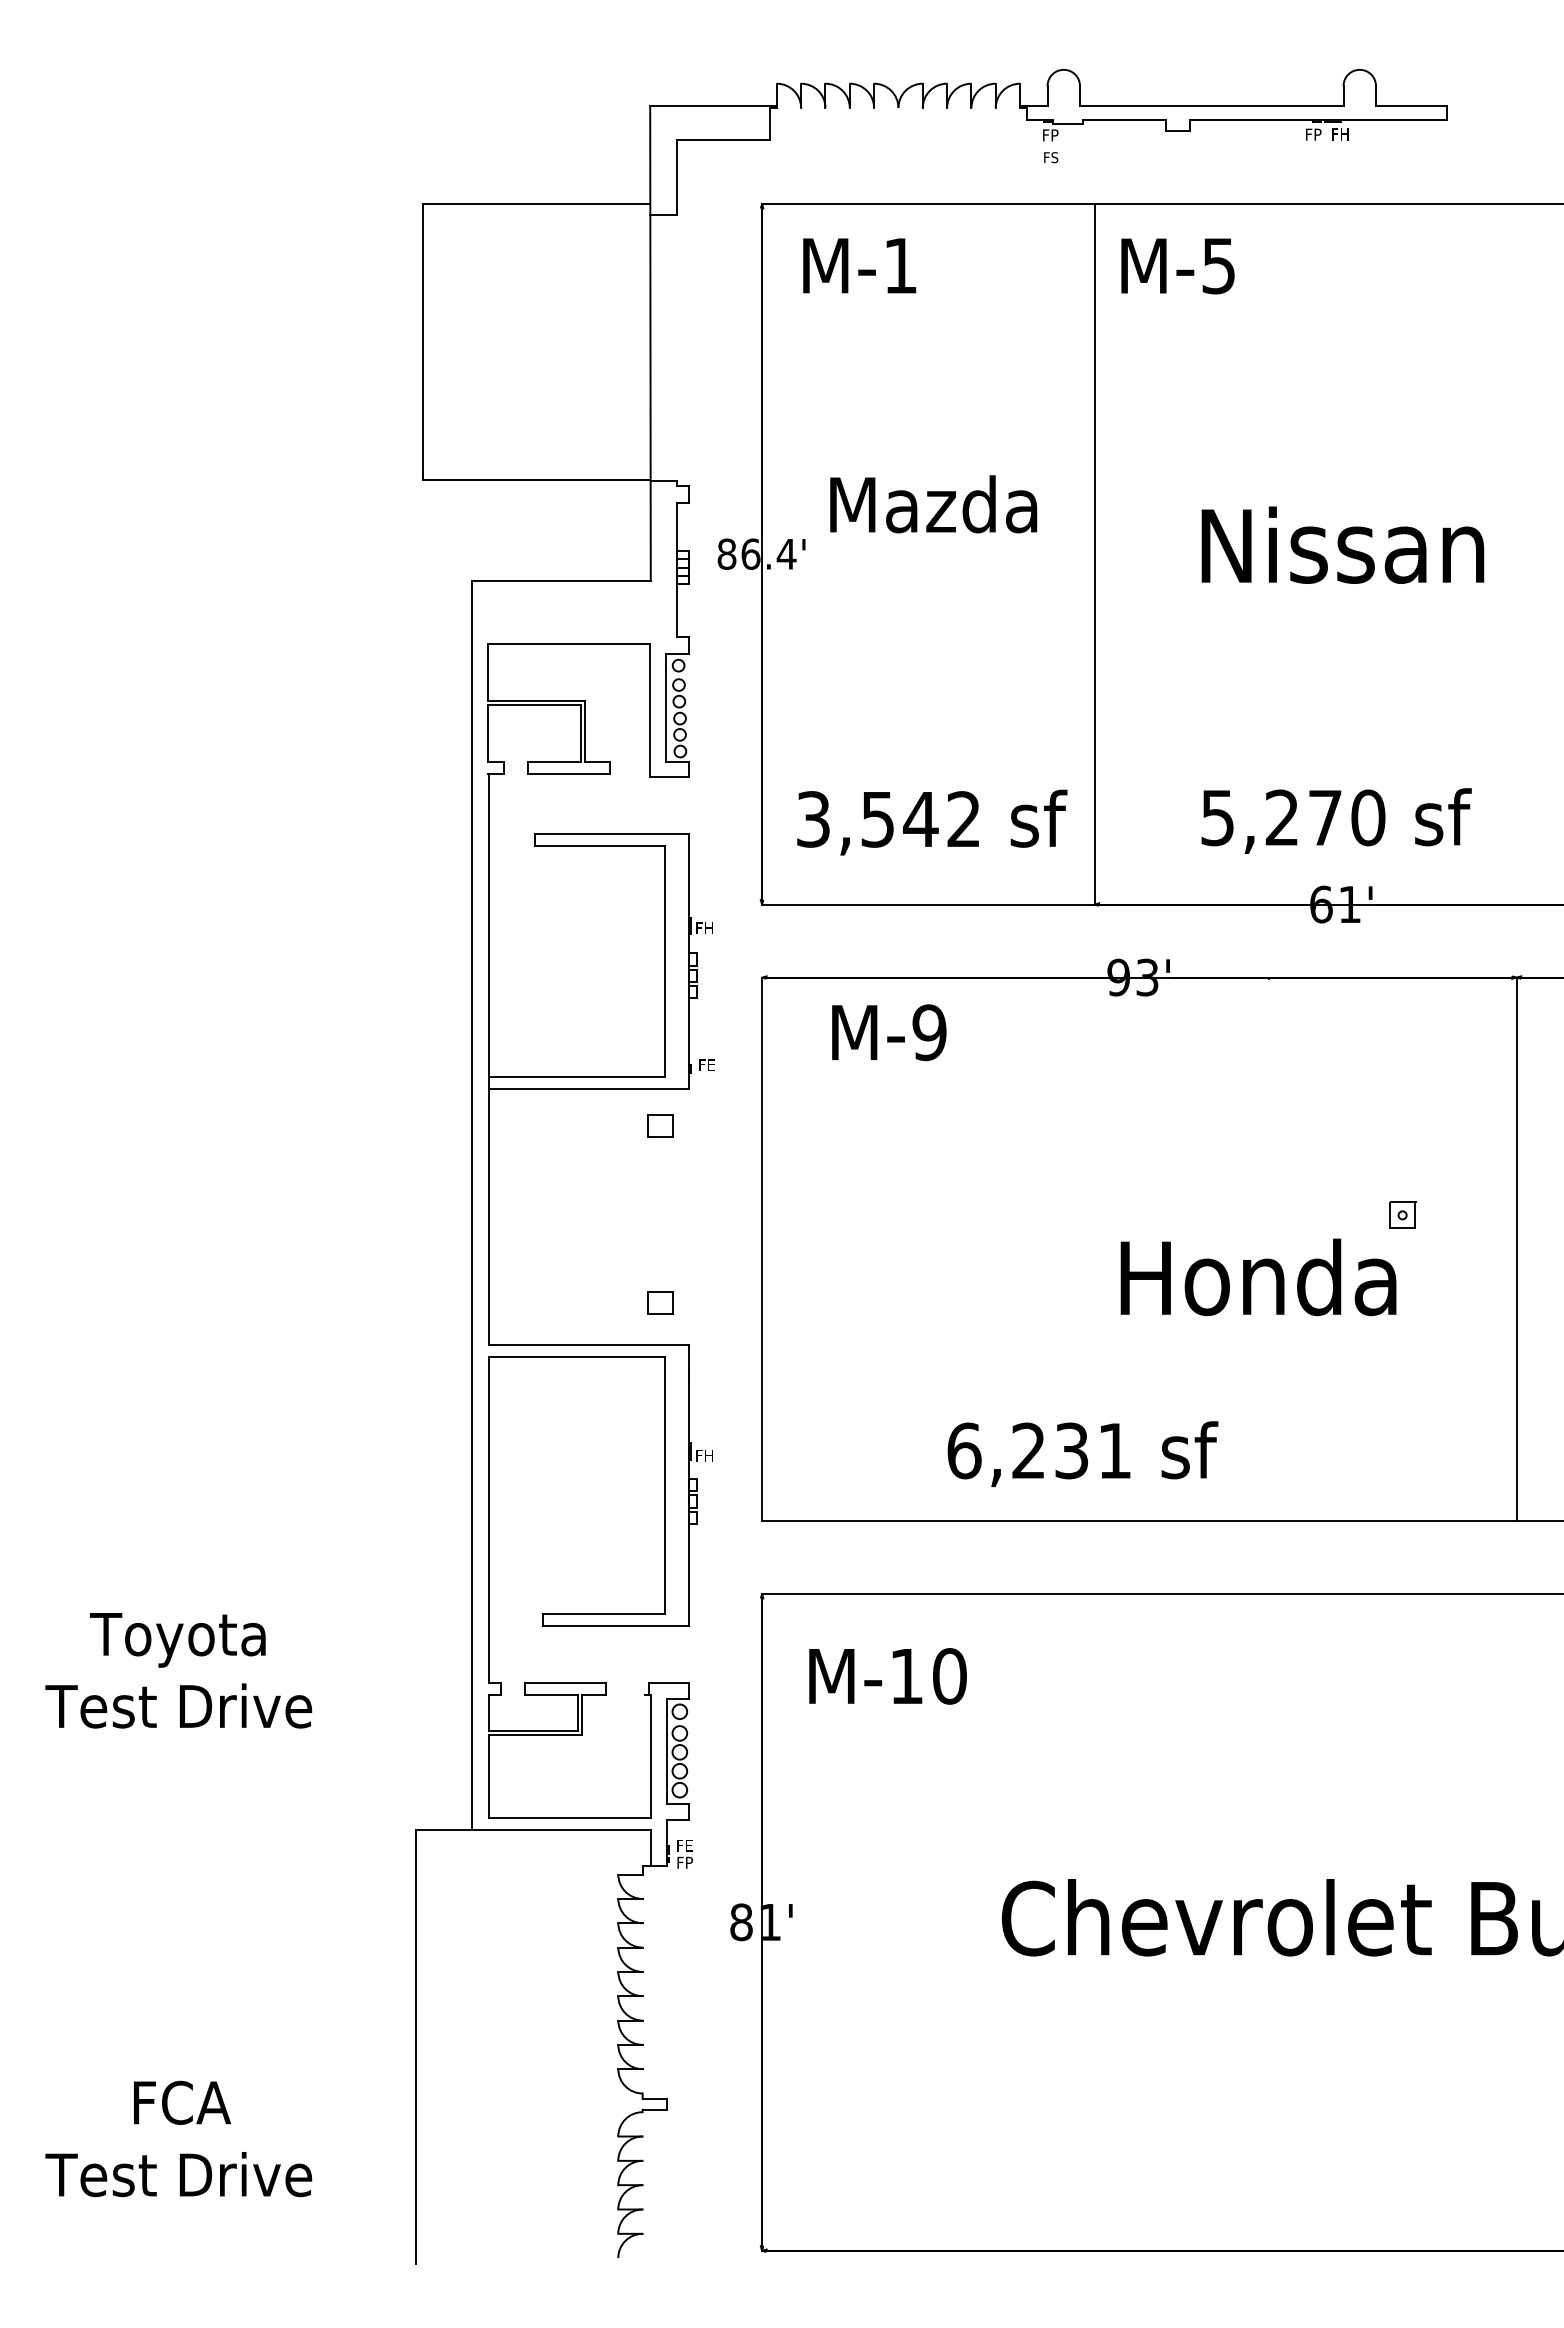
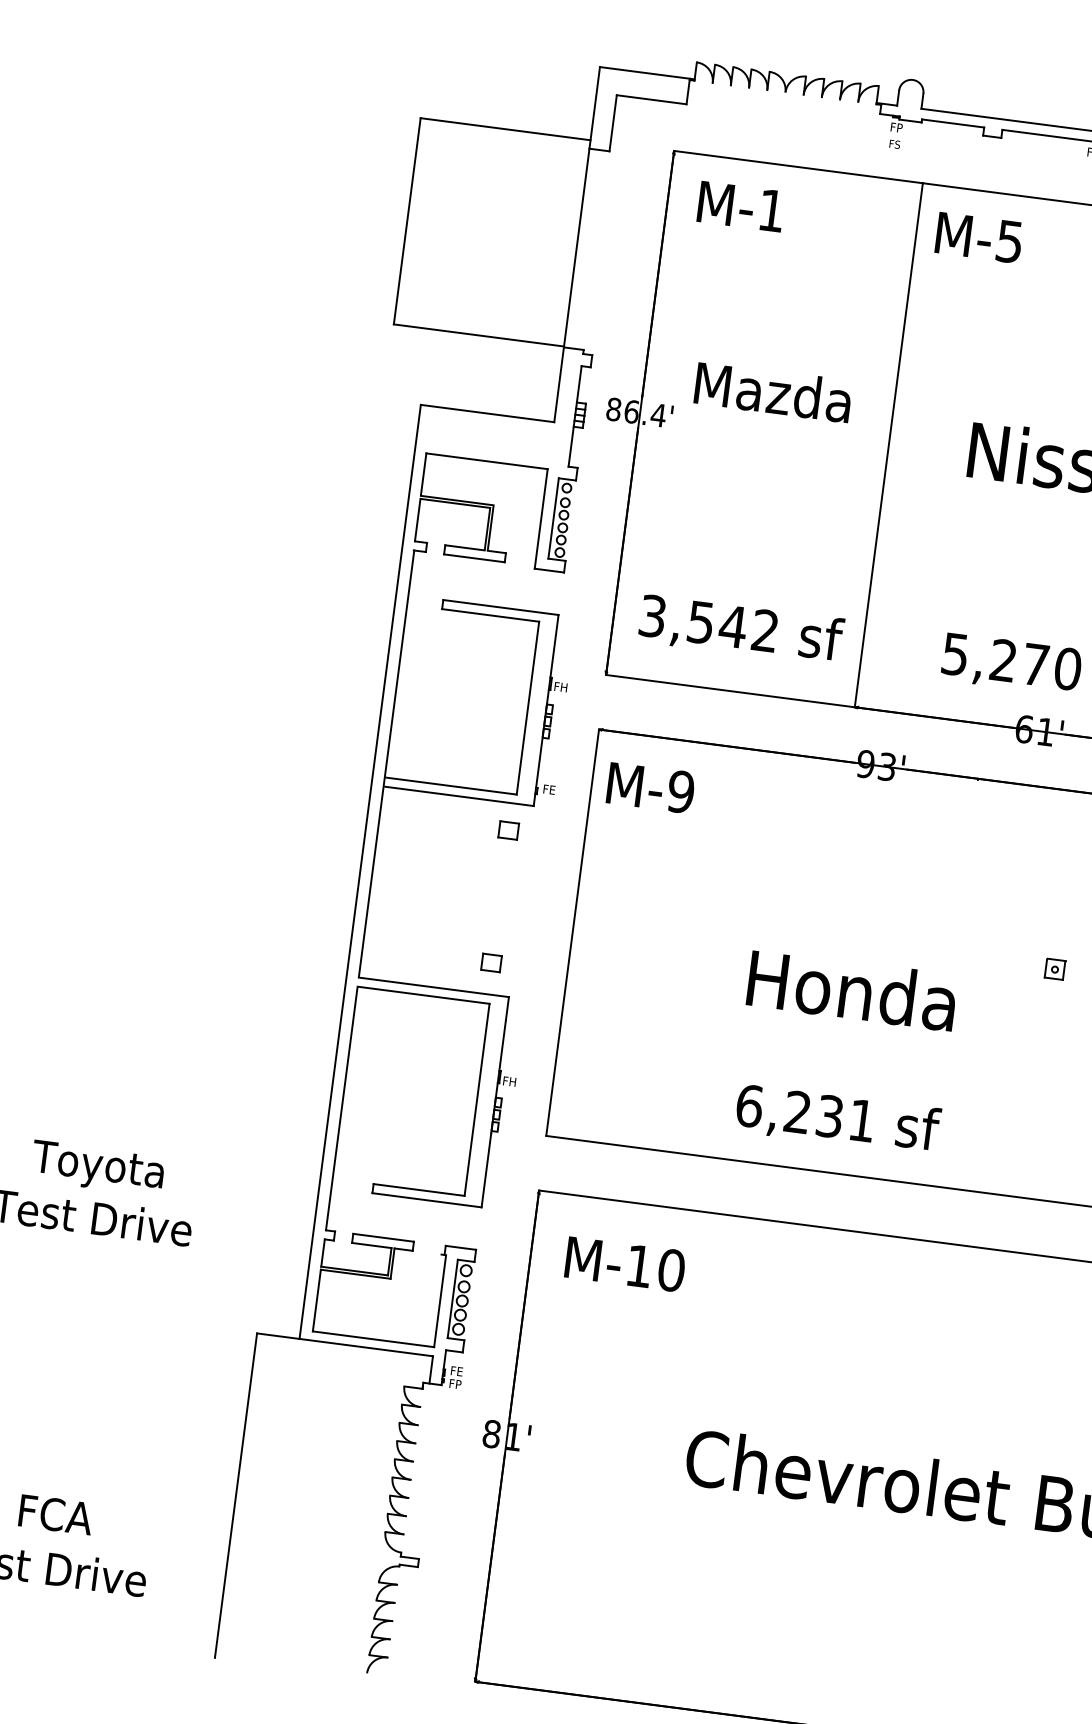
text: (889, 1032) -> (651, 787), moved
text: (1258, 1277) -> (852, 990), moved
text: (1082, 1453) -> (837, 1119), moved

